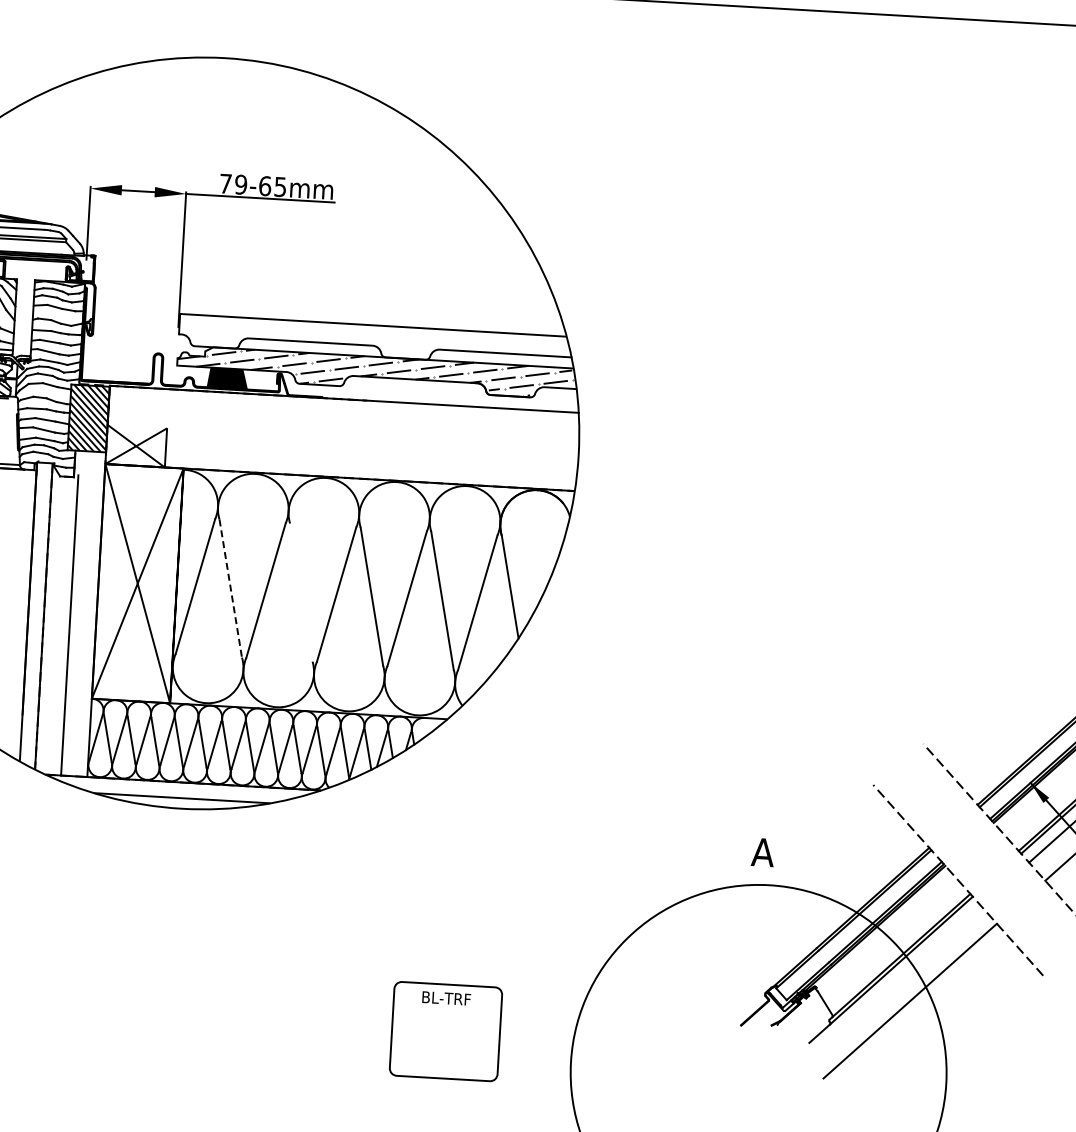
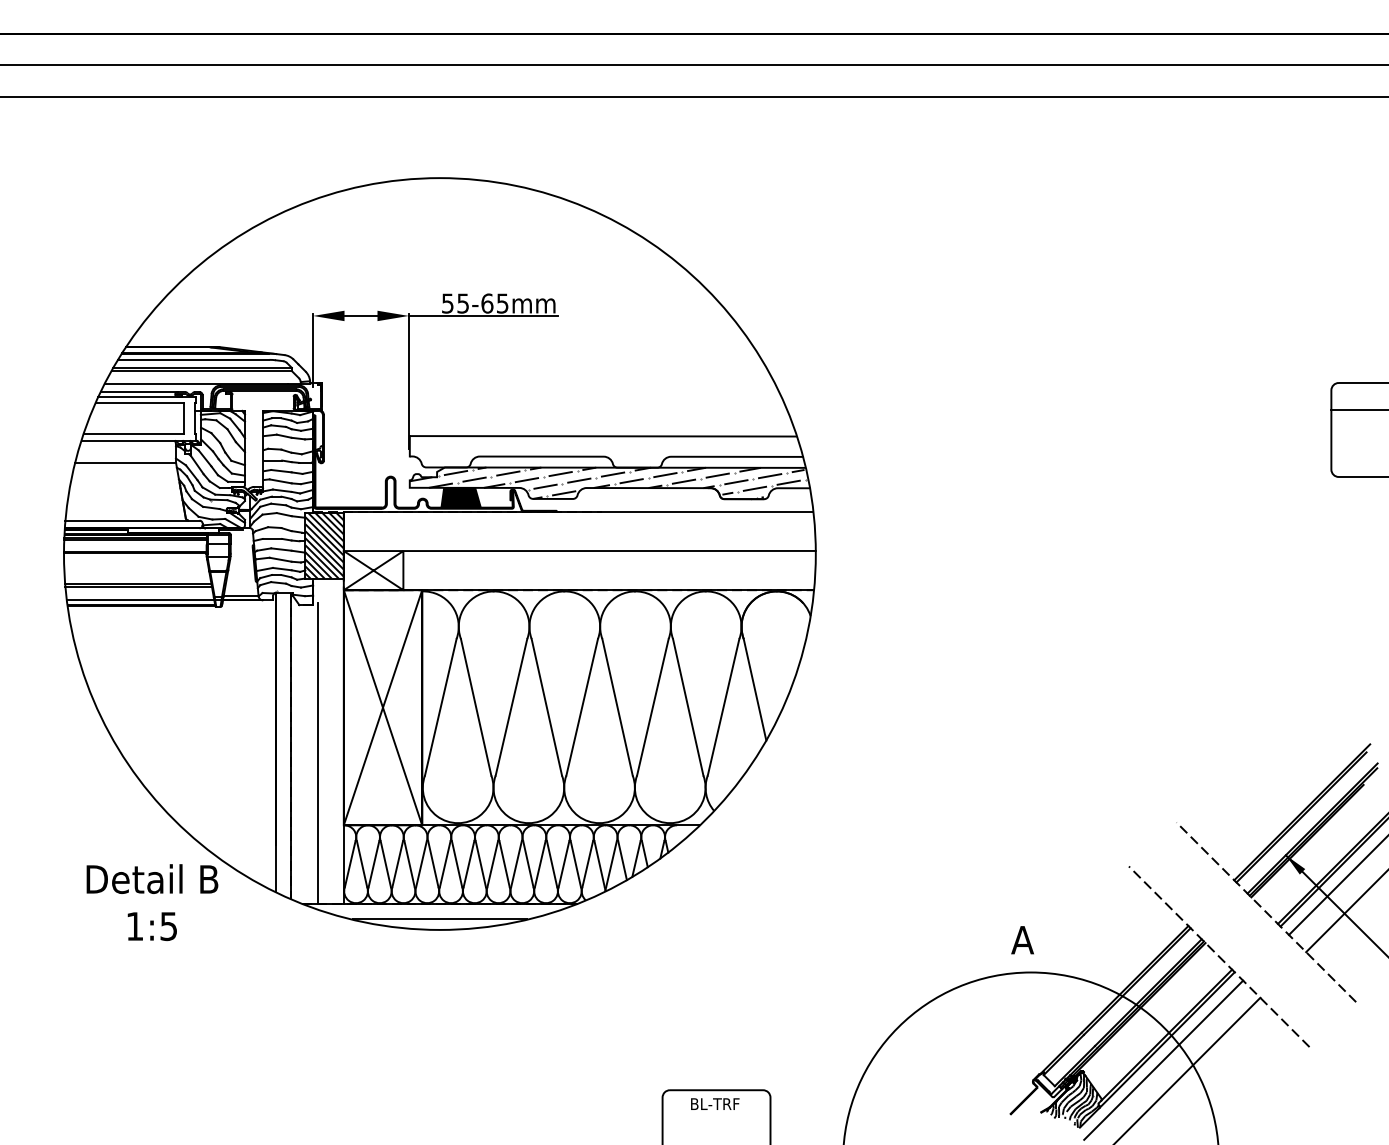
text: (233, 184) -> (455, 303), 79-65mm -> 55-65mm
line: (342, 437) -> (579, 550), added
line: (231, 588) -> (476, 707), dashed -> solid
line: (300, 592) -> (546, 707), added
line: (896, 979) -> (1163, 1059), added
hatch: (804, 1015) -> (1073, 1100), added

